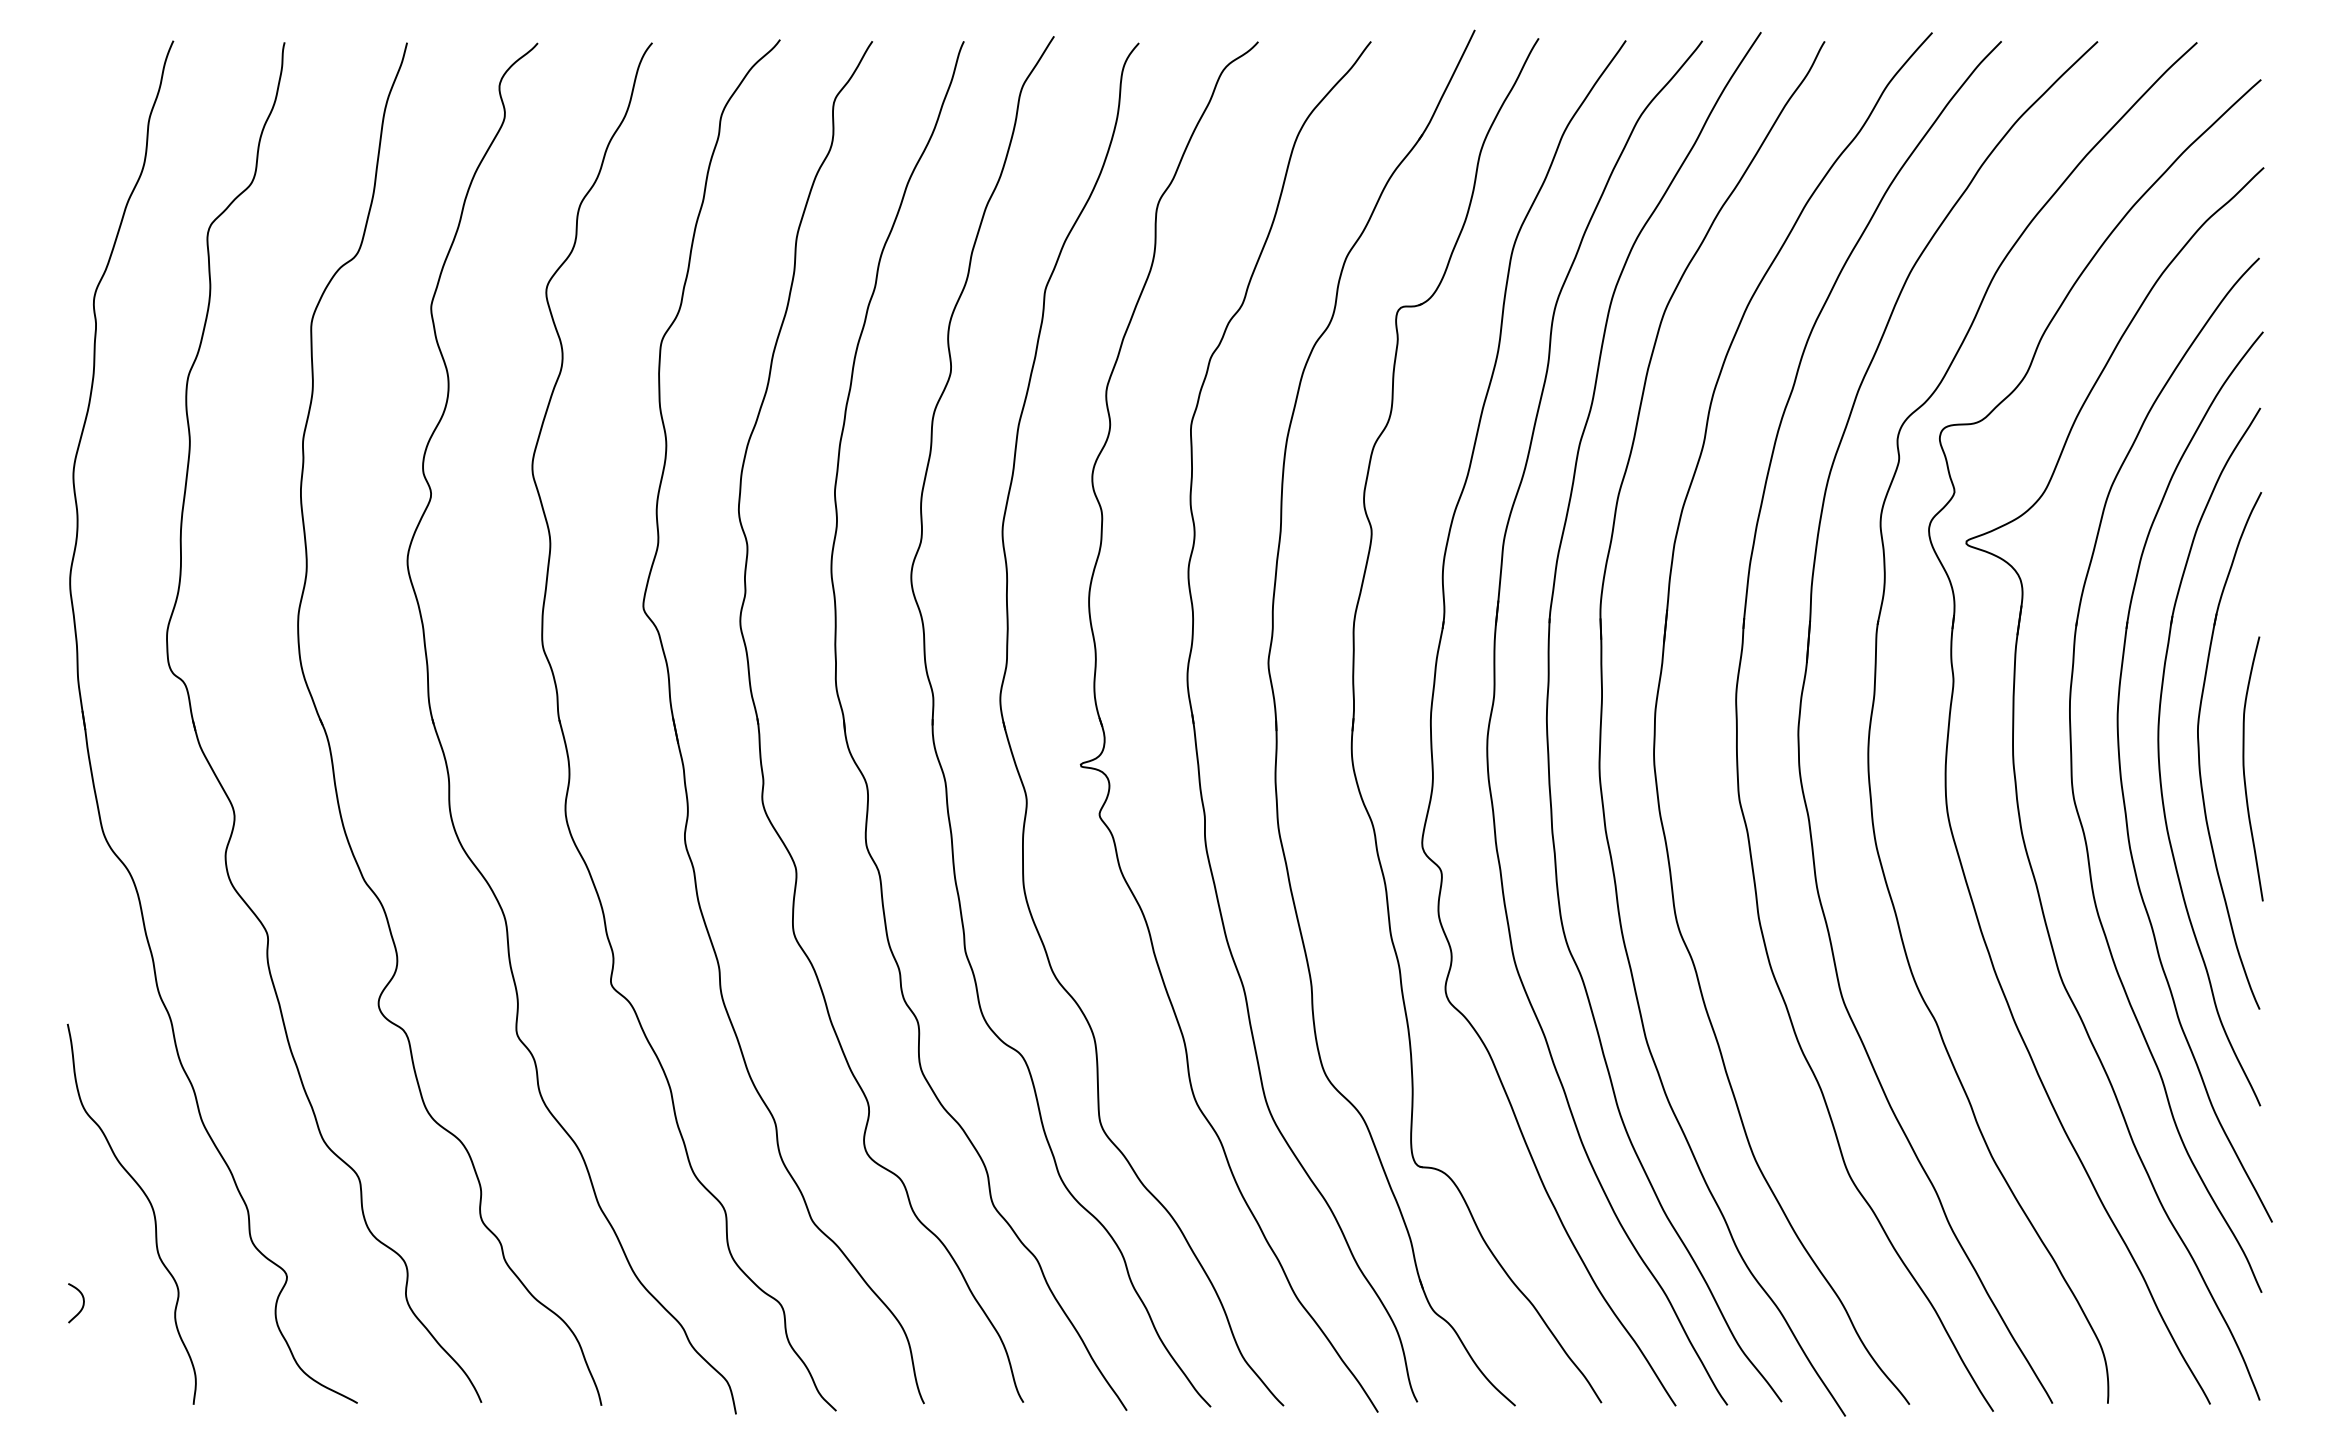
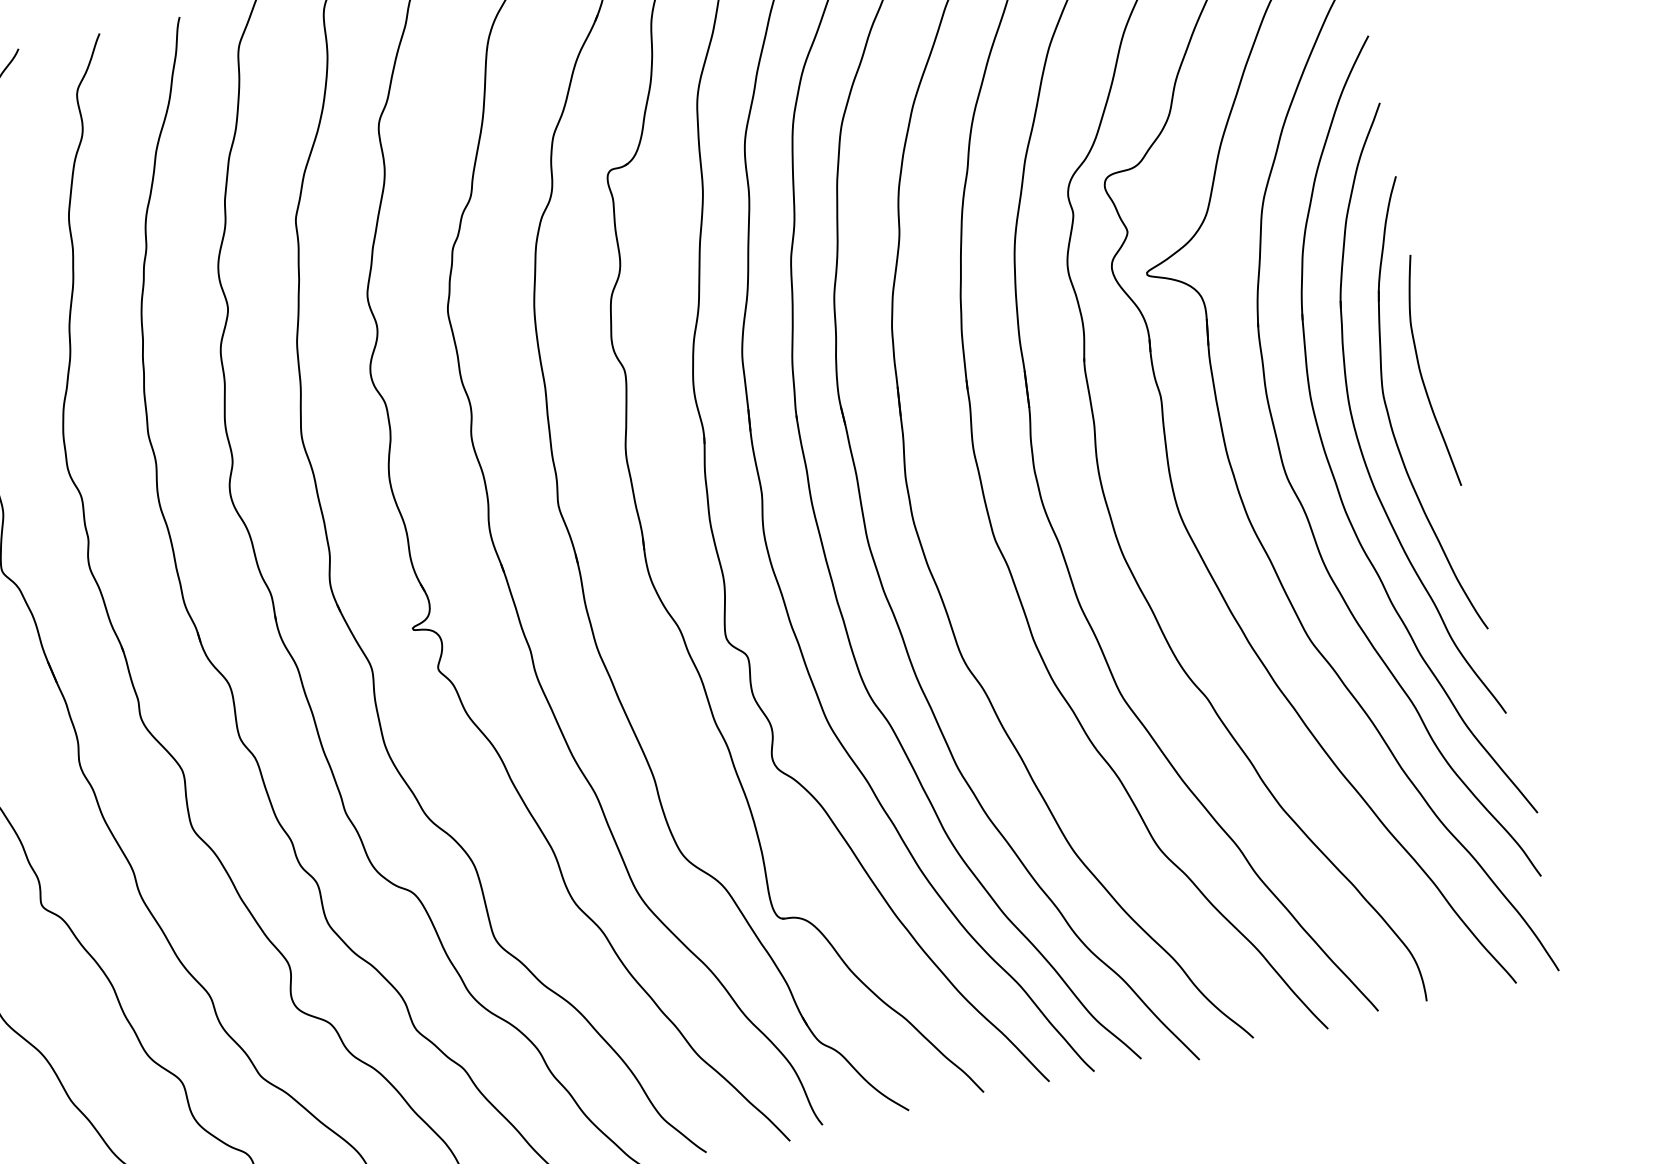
curve: (2244, 768) -> (1421, 372), moved

